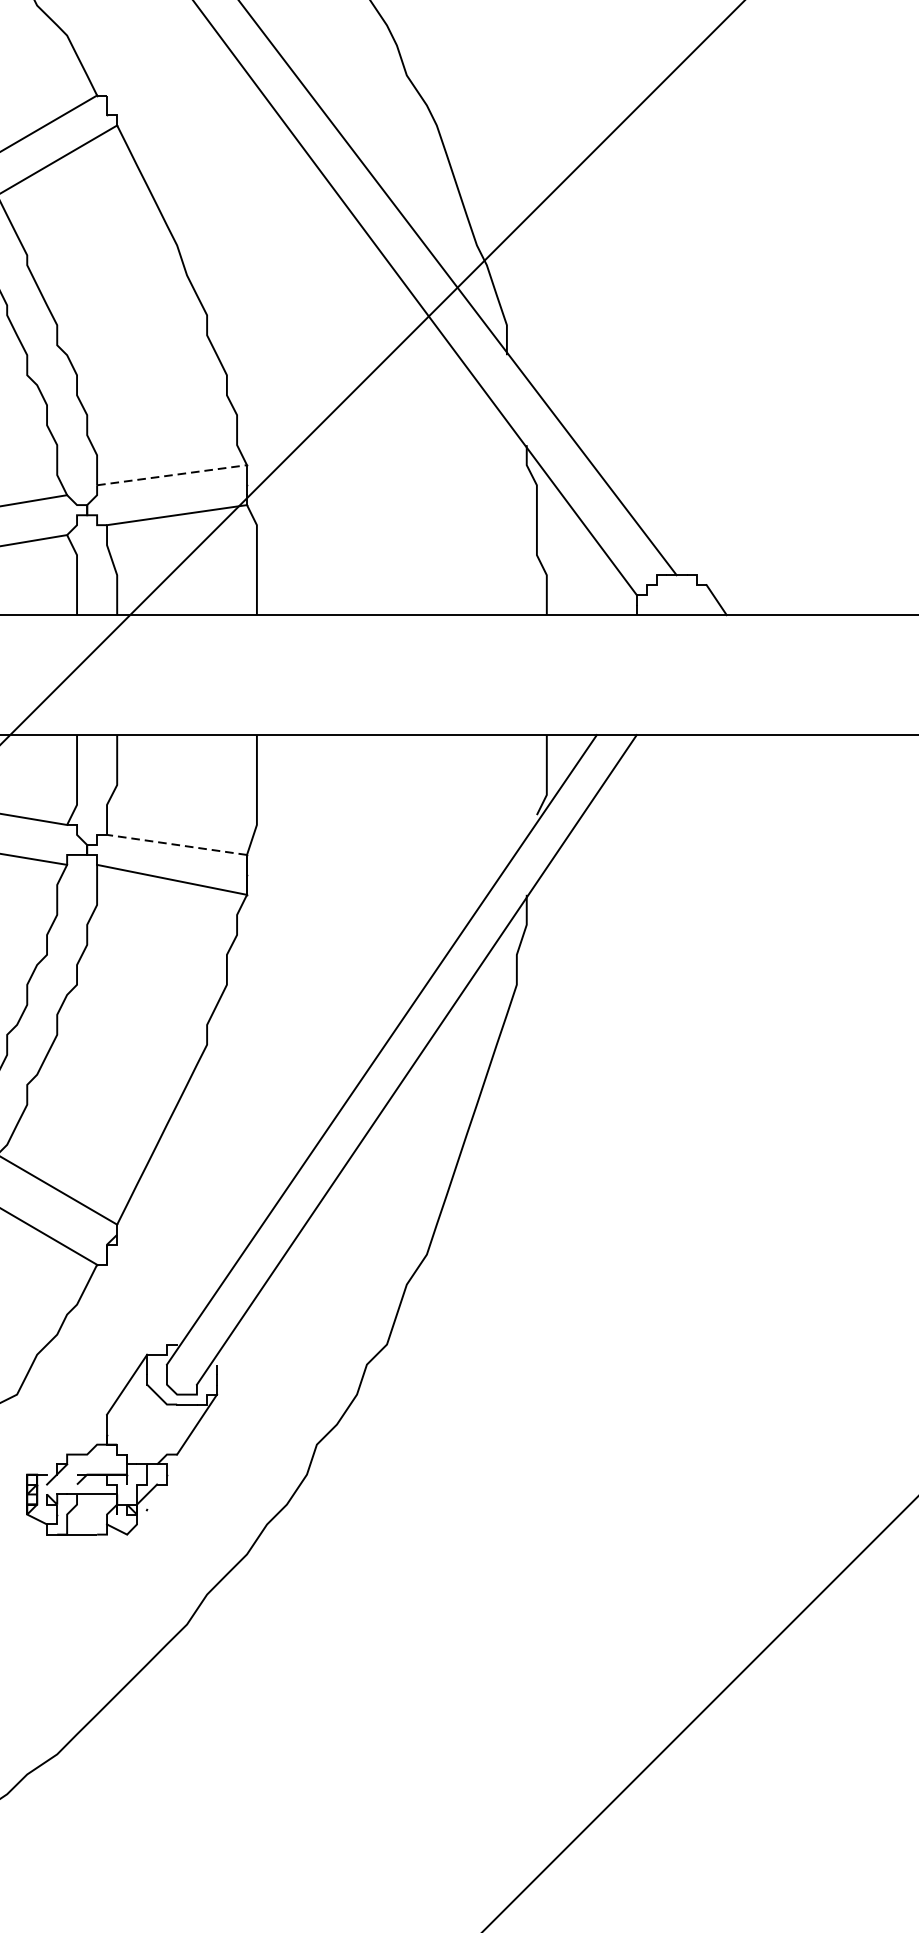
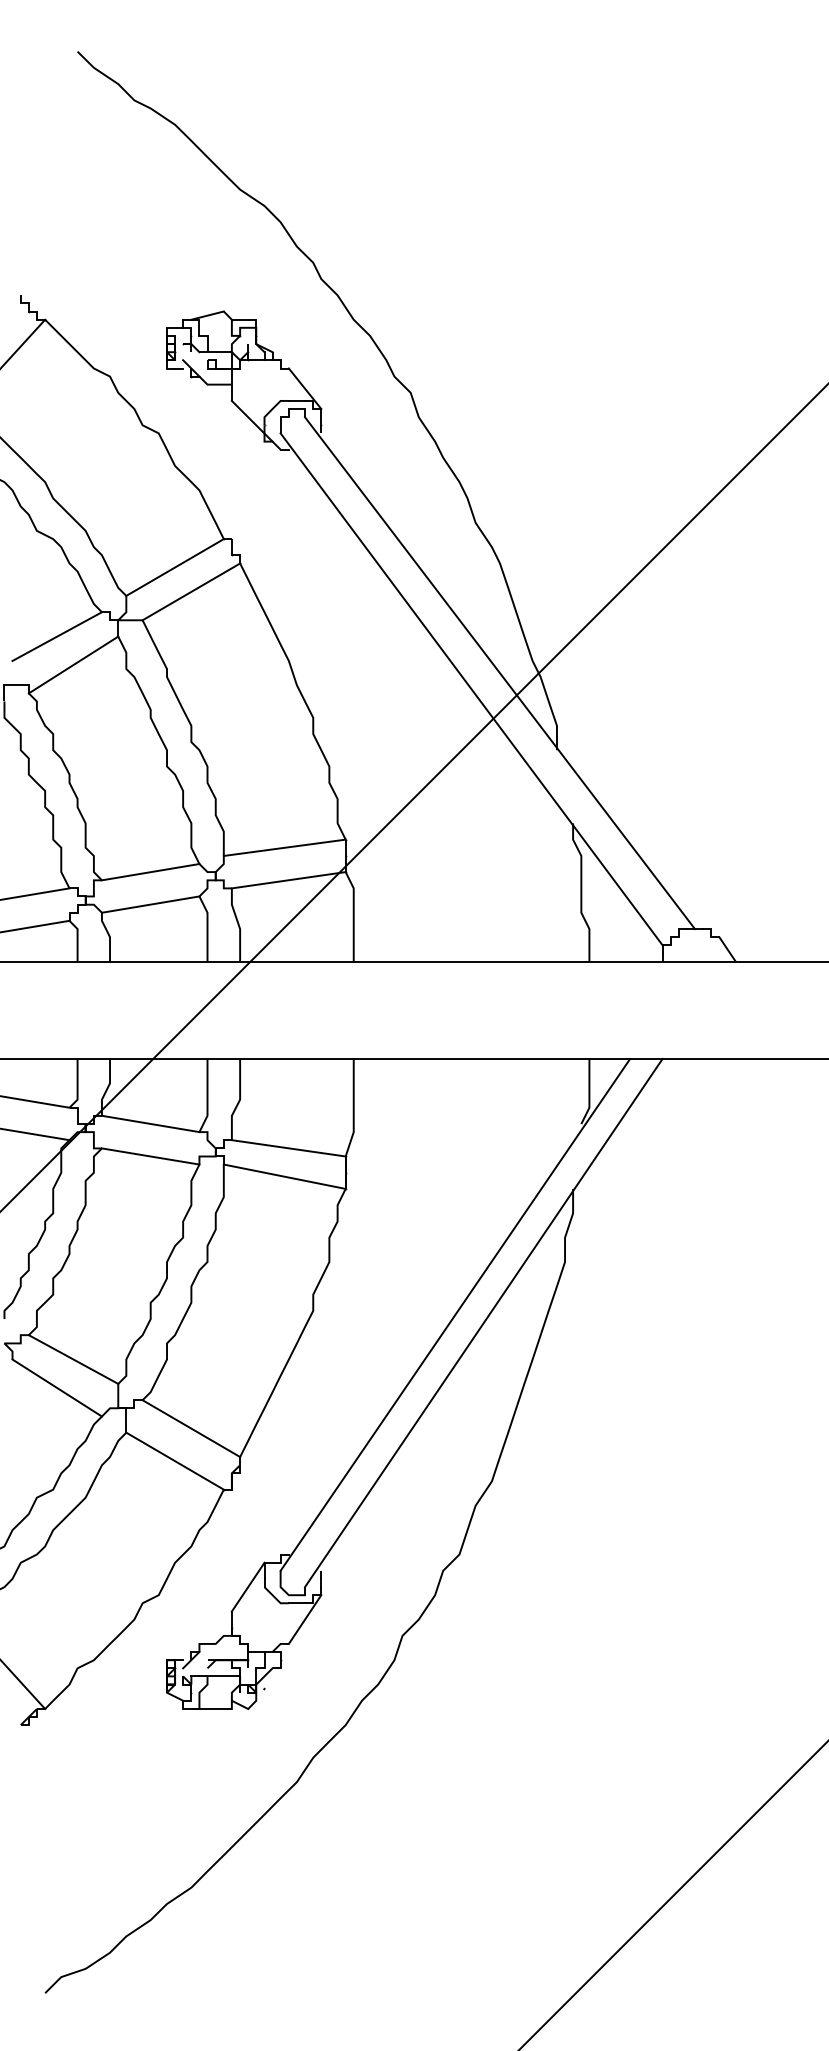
line: (172, 474) -> (285, 847), dashed -> solid
line: (176, 845) -> (288, 1148), dashed -> solid

